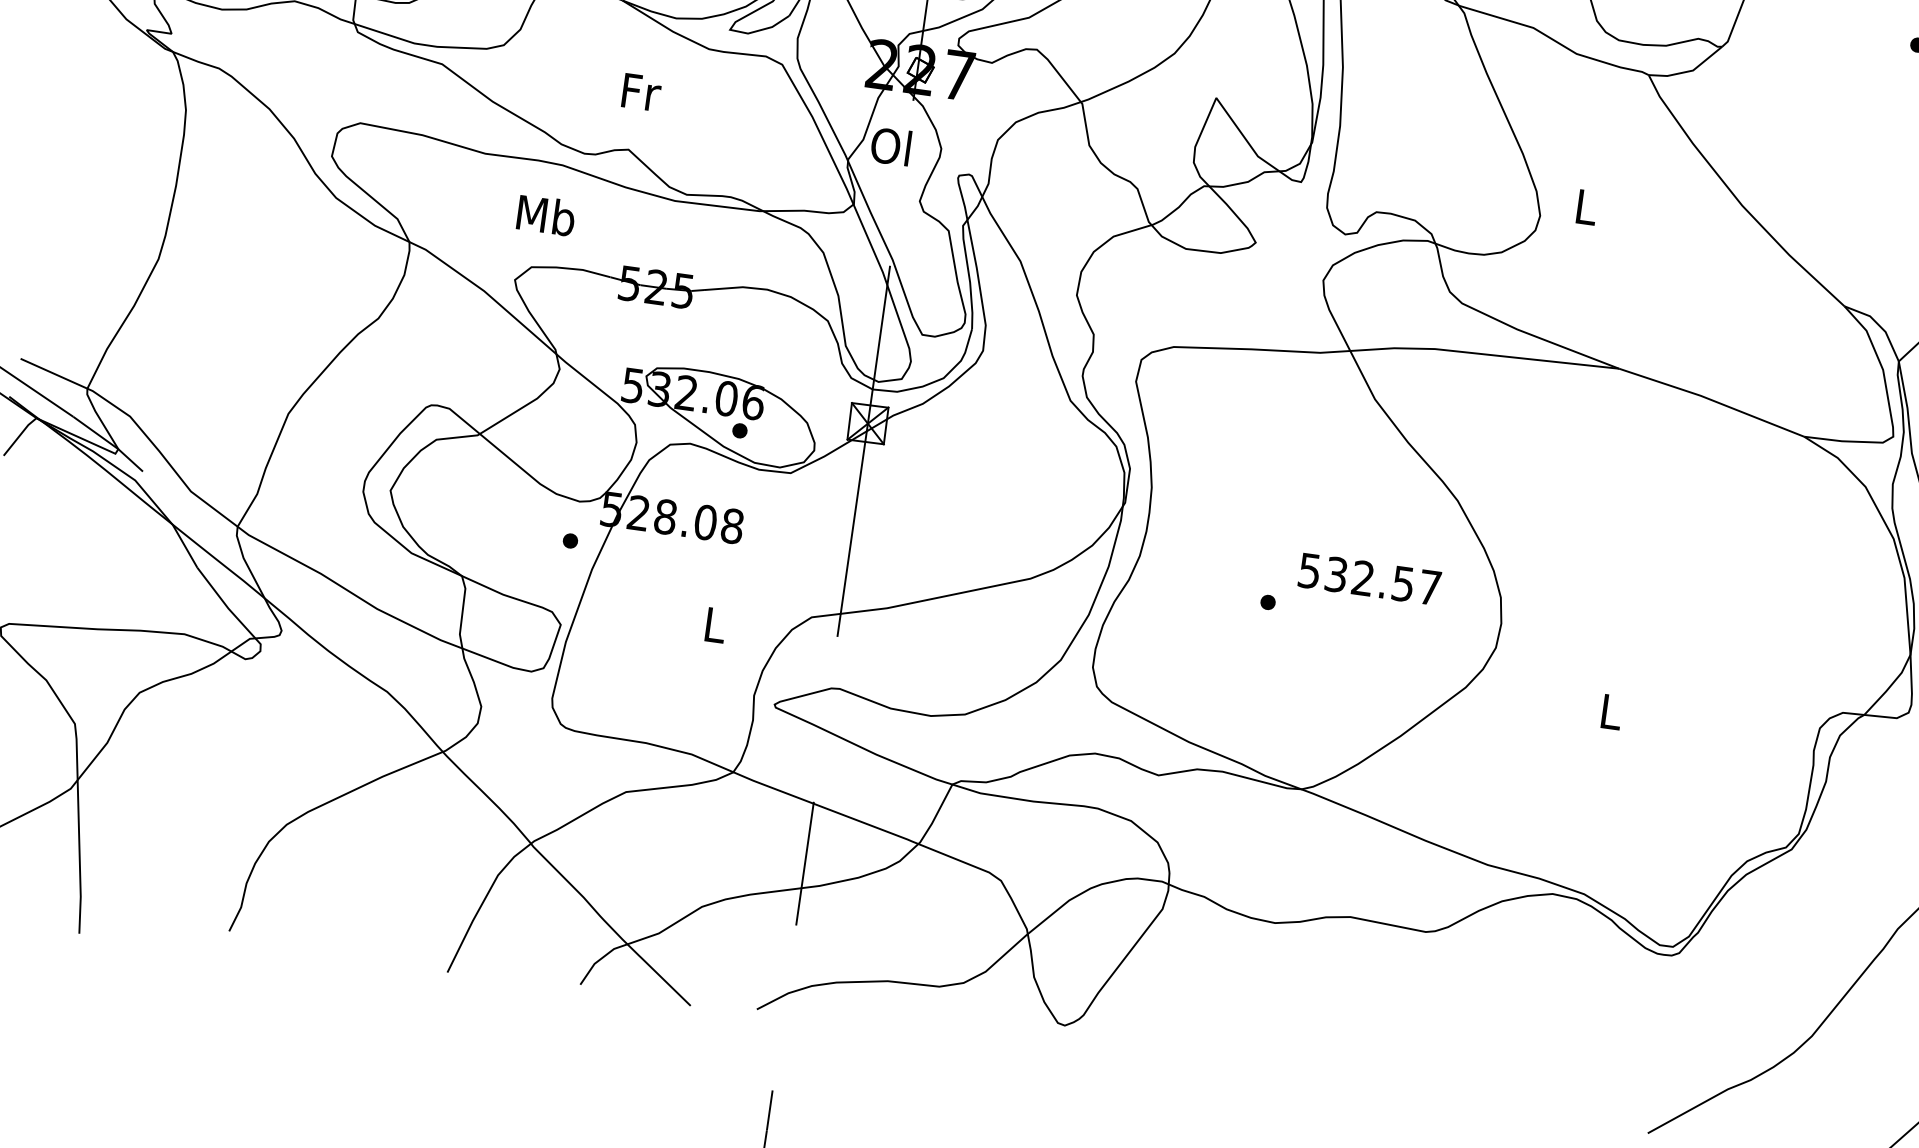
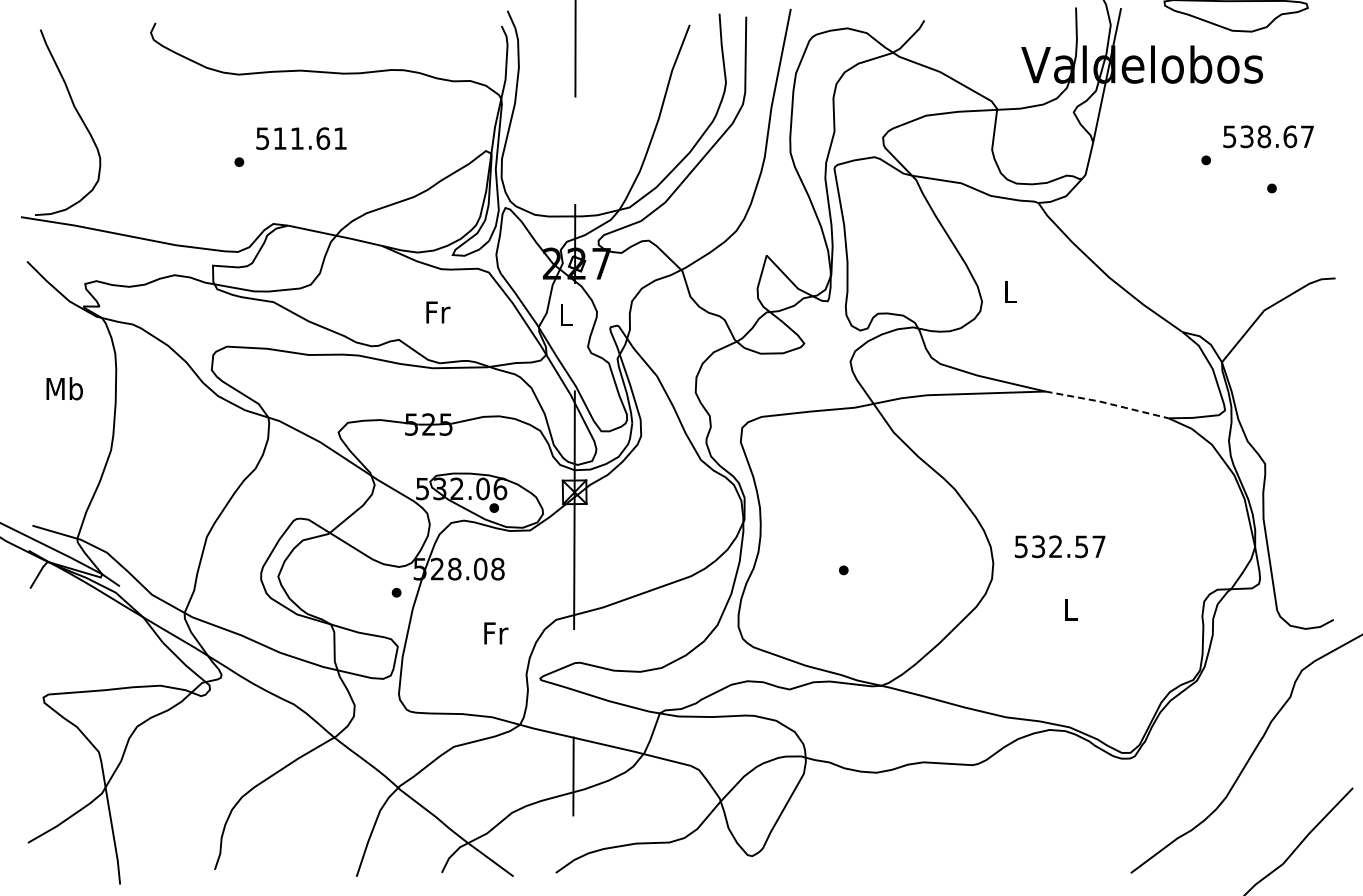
text: (641, 92) -> (438, 312), moved
text: (890, 145) -> (564, 314), Ol -> L
text: (545, 215) -> (64, 388), moved
line: (1712, 400) -> (1107, 403), solid -> dashed
text: (1368, 578) -> (1059, 546), moved
text: (716, 625) -> (496, 633), L -> Fr

